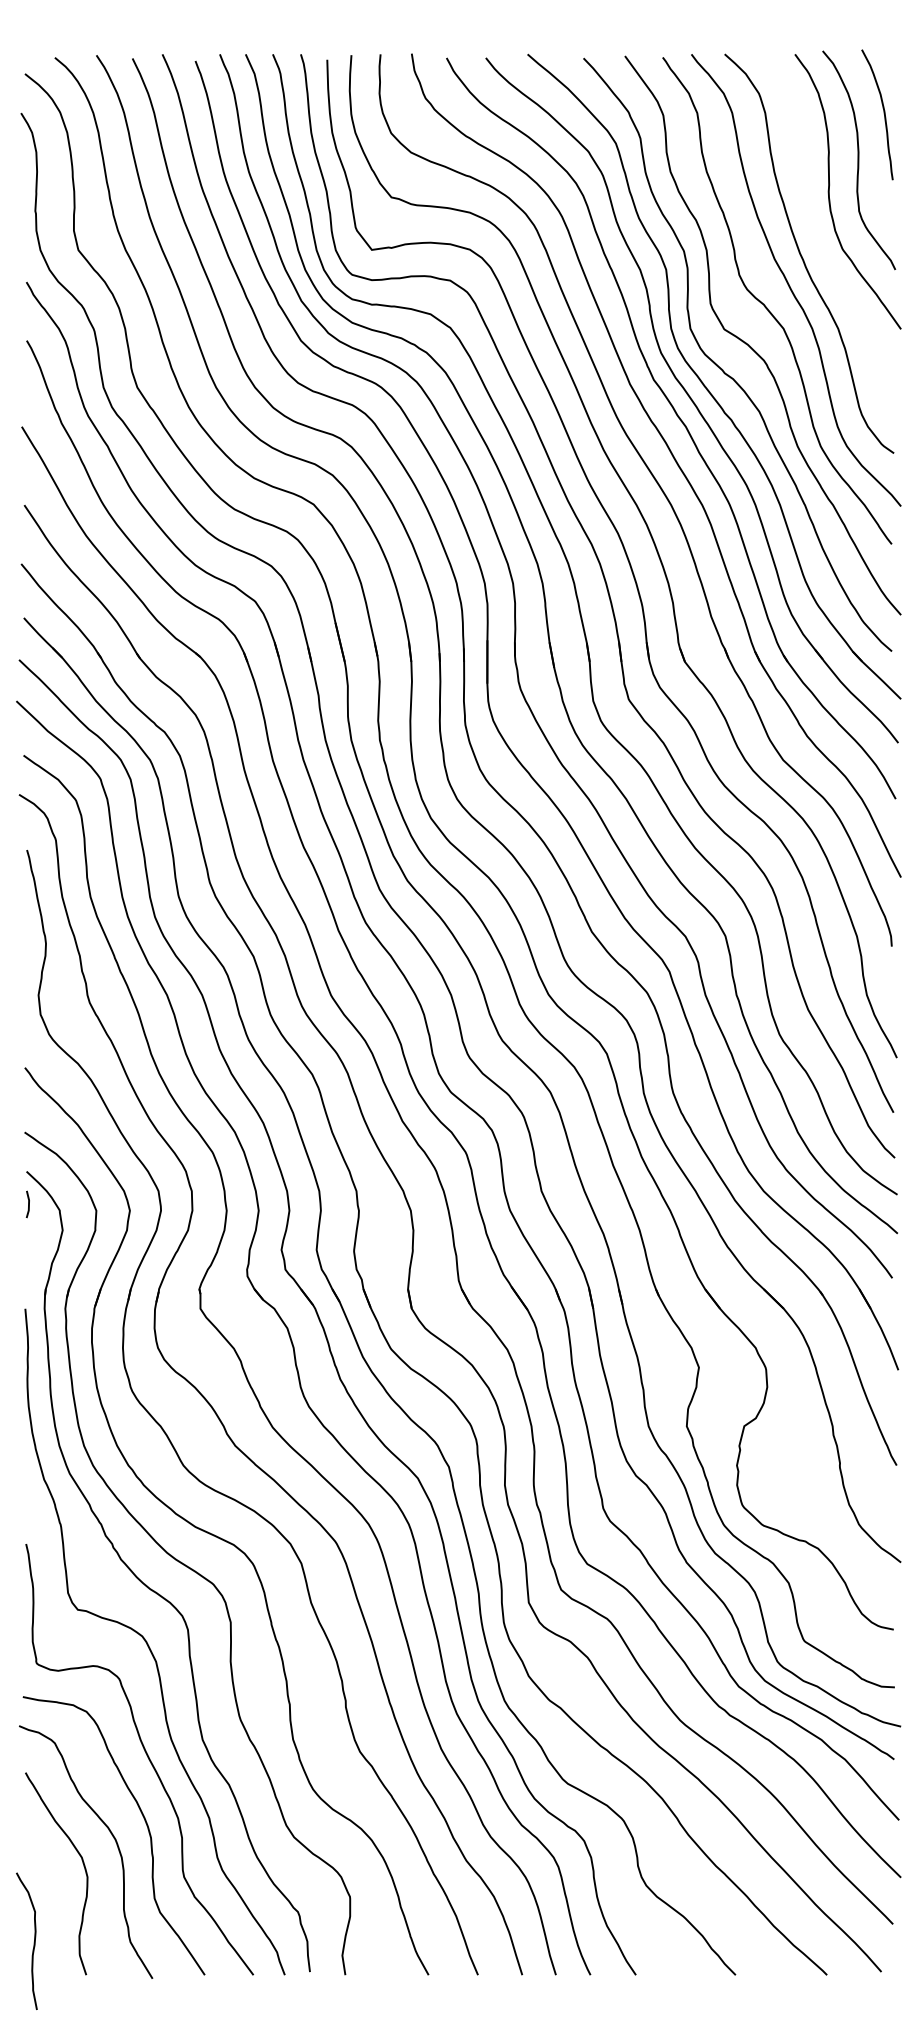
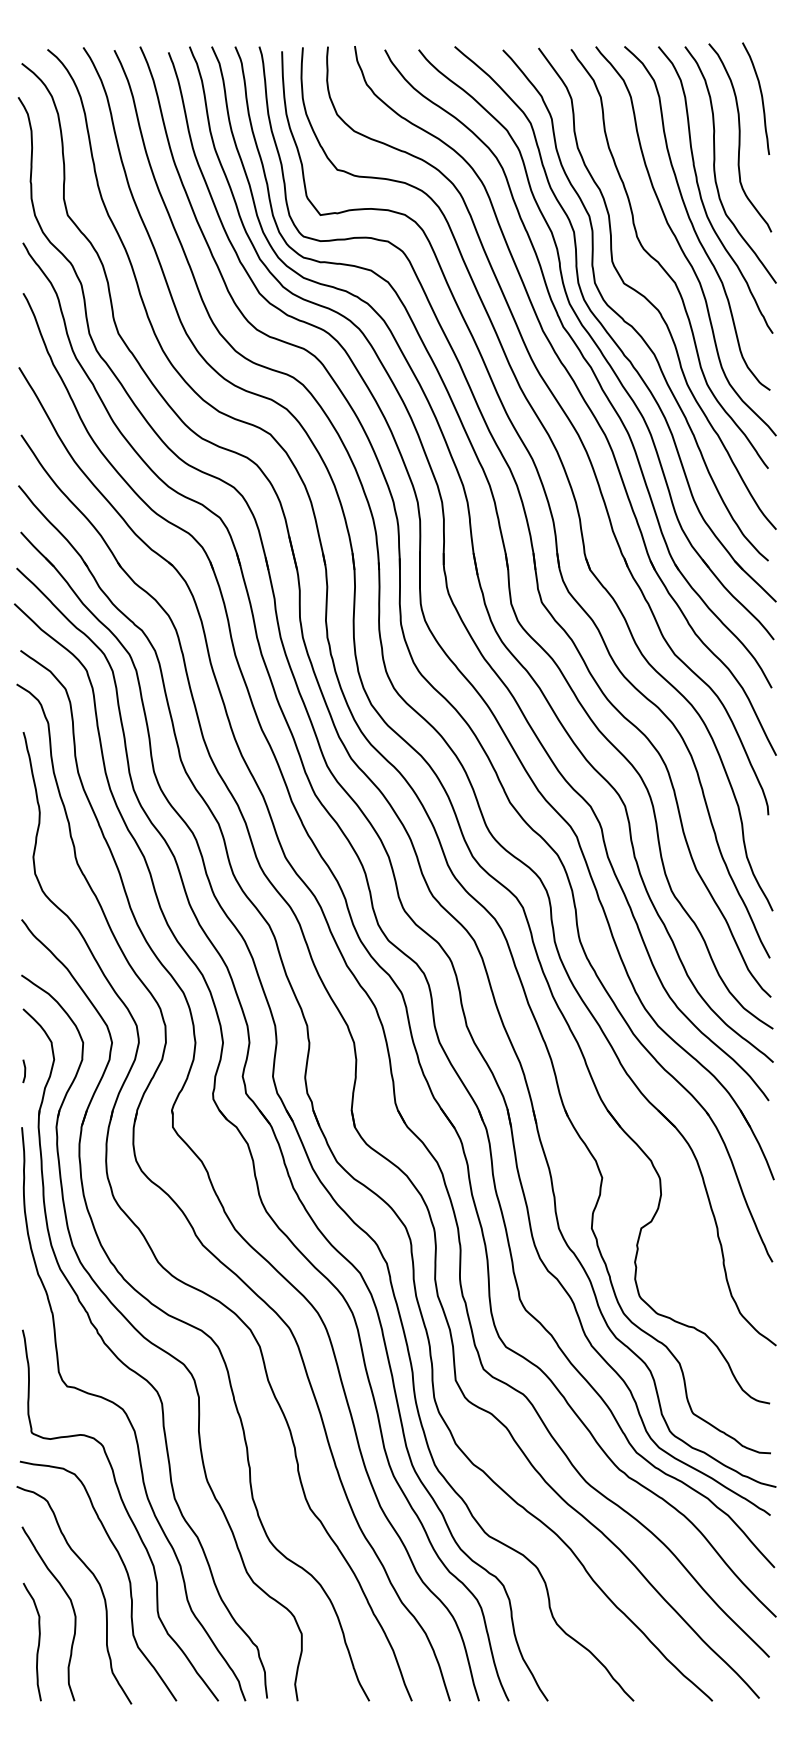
curve: (814, 226) -> (701, 194), added
line: (28, 1204) -> (24, 1071), moved
curve: (34, 1940) -> (38, 1641), moved

